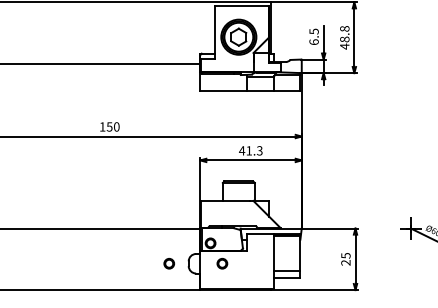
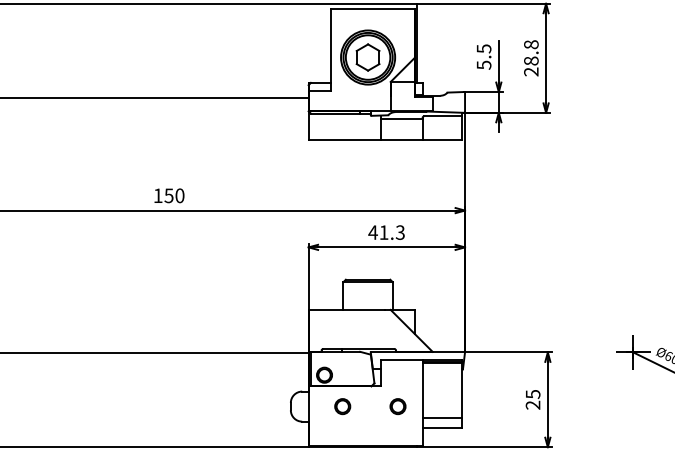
text: (313, 42) -> (483, 65), 6.5 -> 5.5
text: (344, 46) -> (530, 71), 48.8 -> 28.8
part: (168, 263) -> (396, 406), moved

